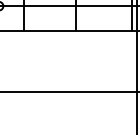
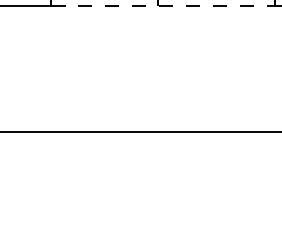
line: (78, 30) -> (164, 6), solid -> dashed

